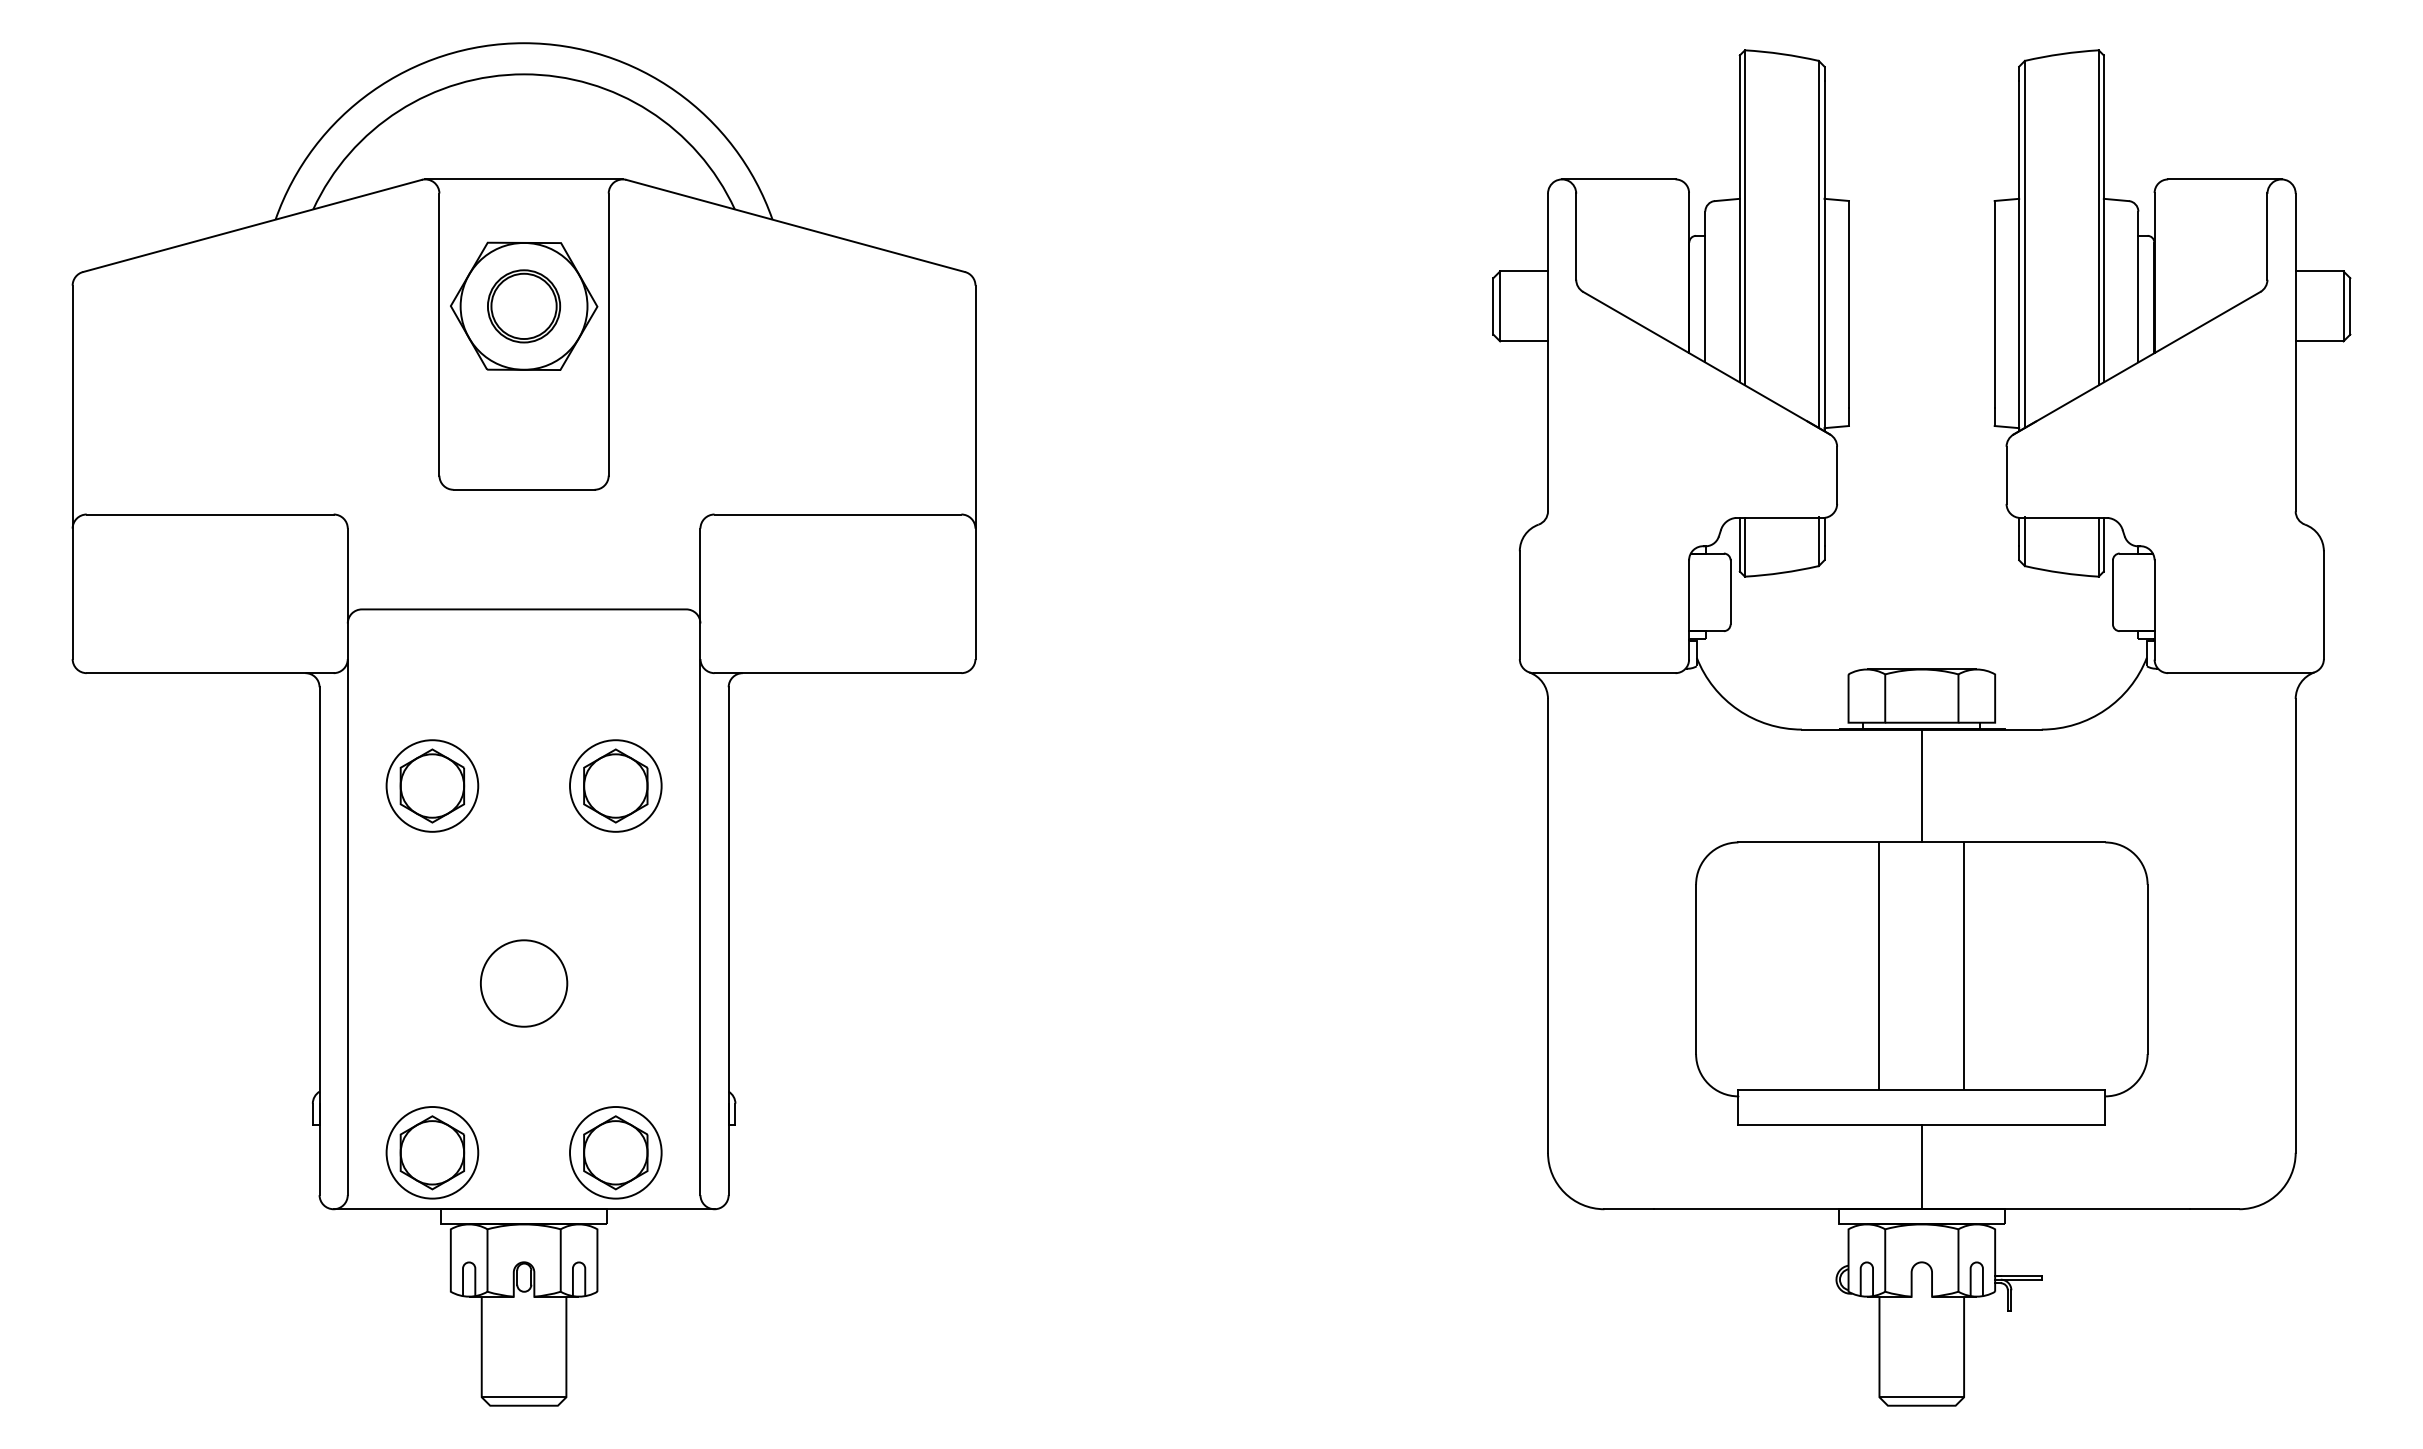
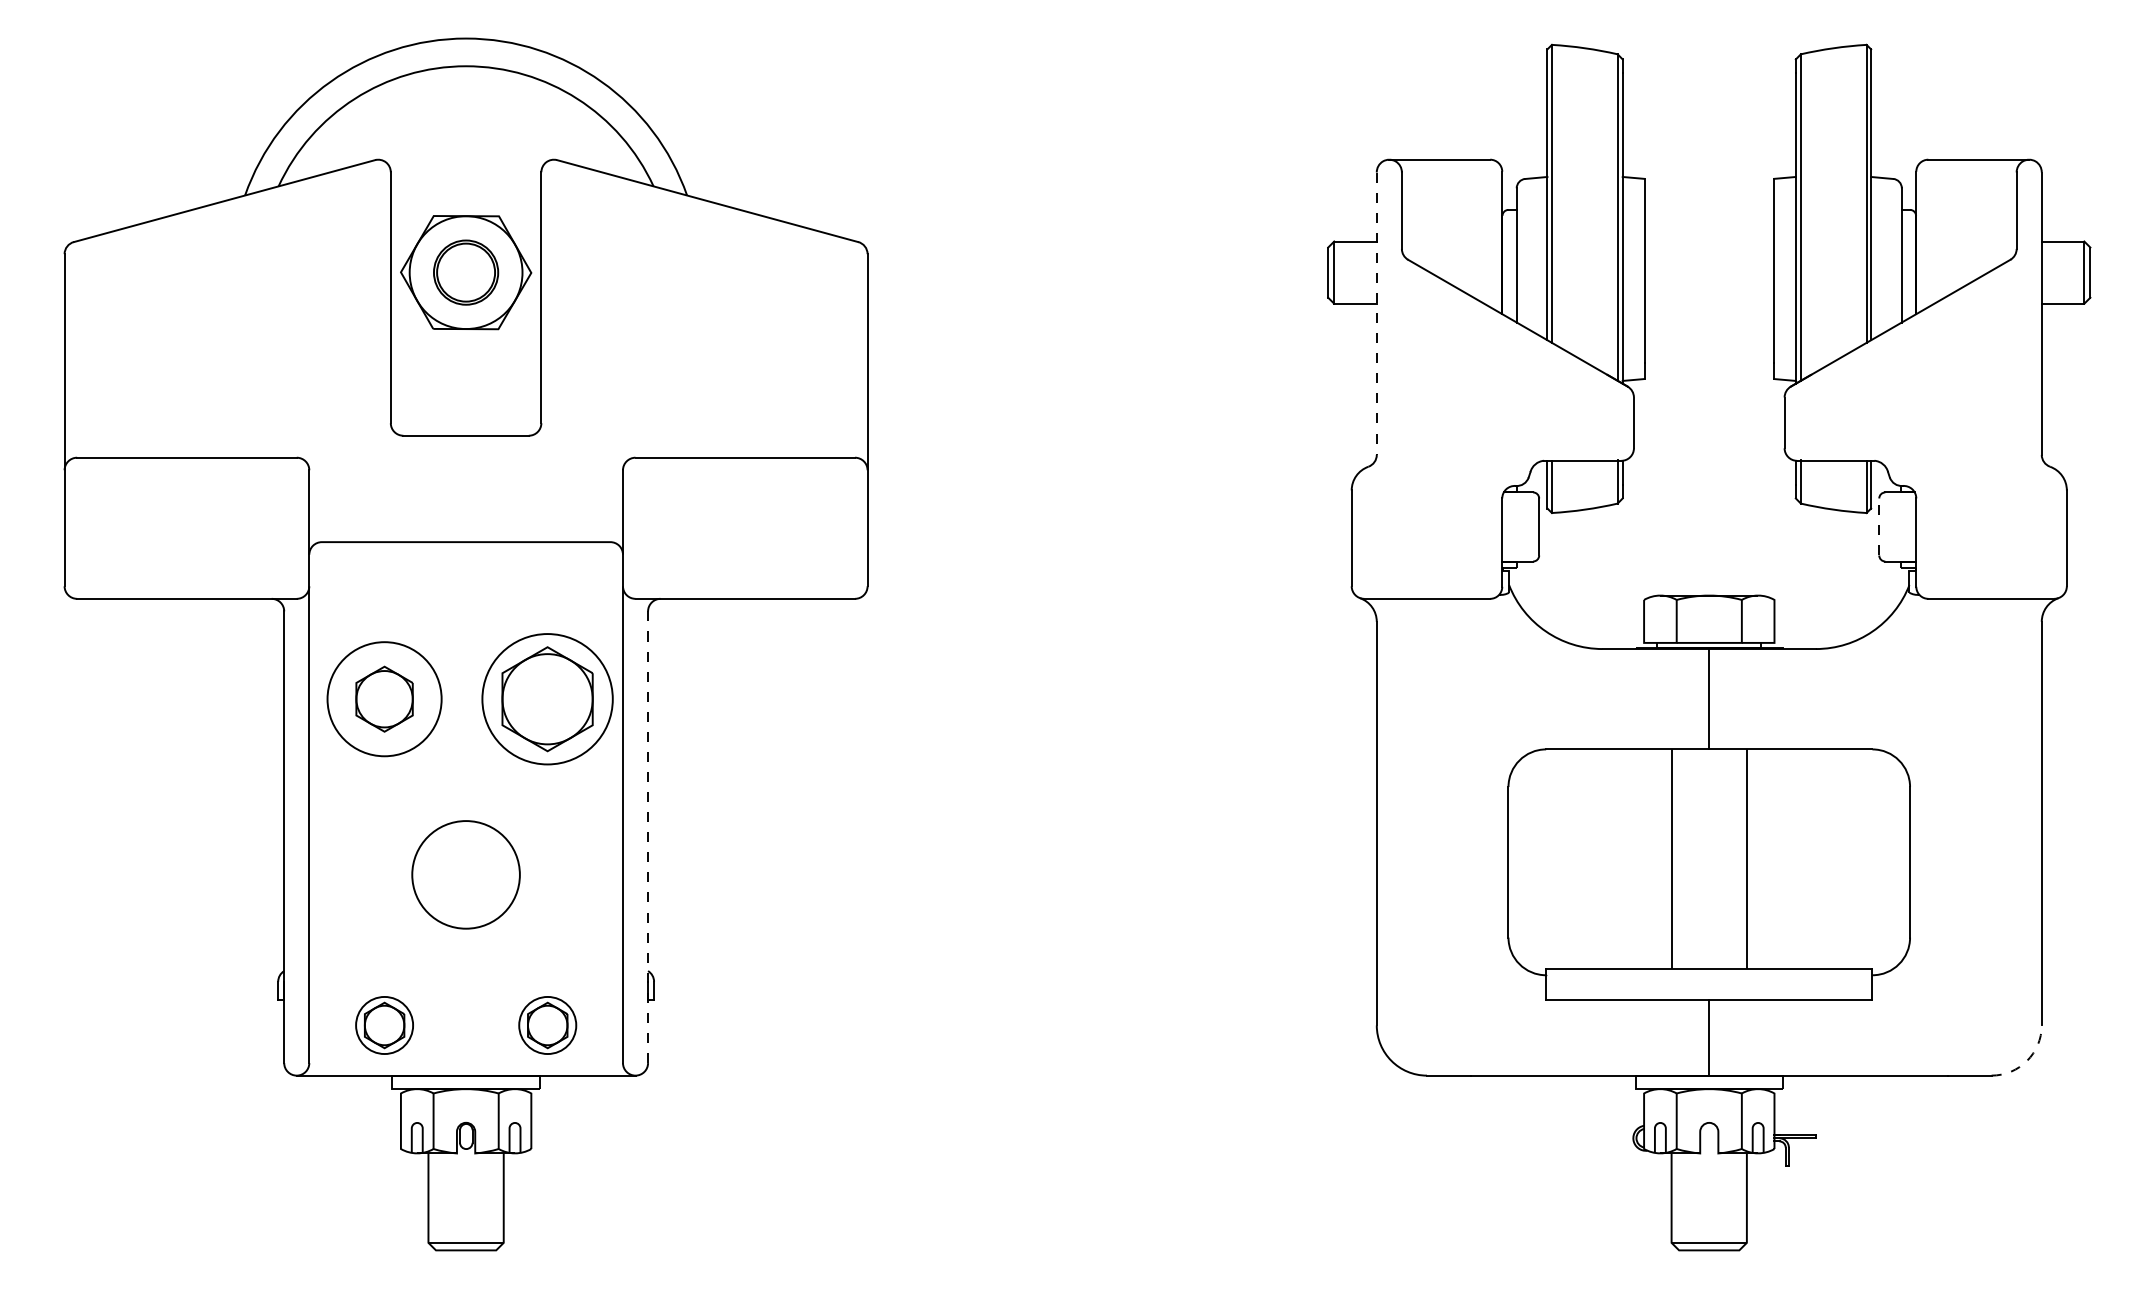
line: (523, 179) -> (465, 159), removed
line: (1548, 352) -> (1377, 313), solid -> dashed
line: (2112, 591) -> (1878, 526), solid -> dashed
circle: (432, 785) -> (384, 698), size x1.4
part: (615, 785) -> (547, 698), size x1.6
line: (728, 941) -> (647, 837), solid -> dashed
circle: (523, 983) -> (465, 874), size x1.4
part: (432, 1152) -> (384, 1025), size x0.7
part: (615, 1152) -> (547, 1025), size x0.7
arc: (2279, 1192) -> (2027, 1060), solid -> dashed

